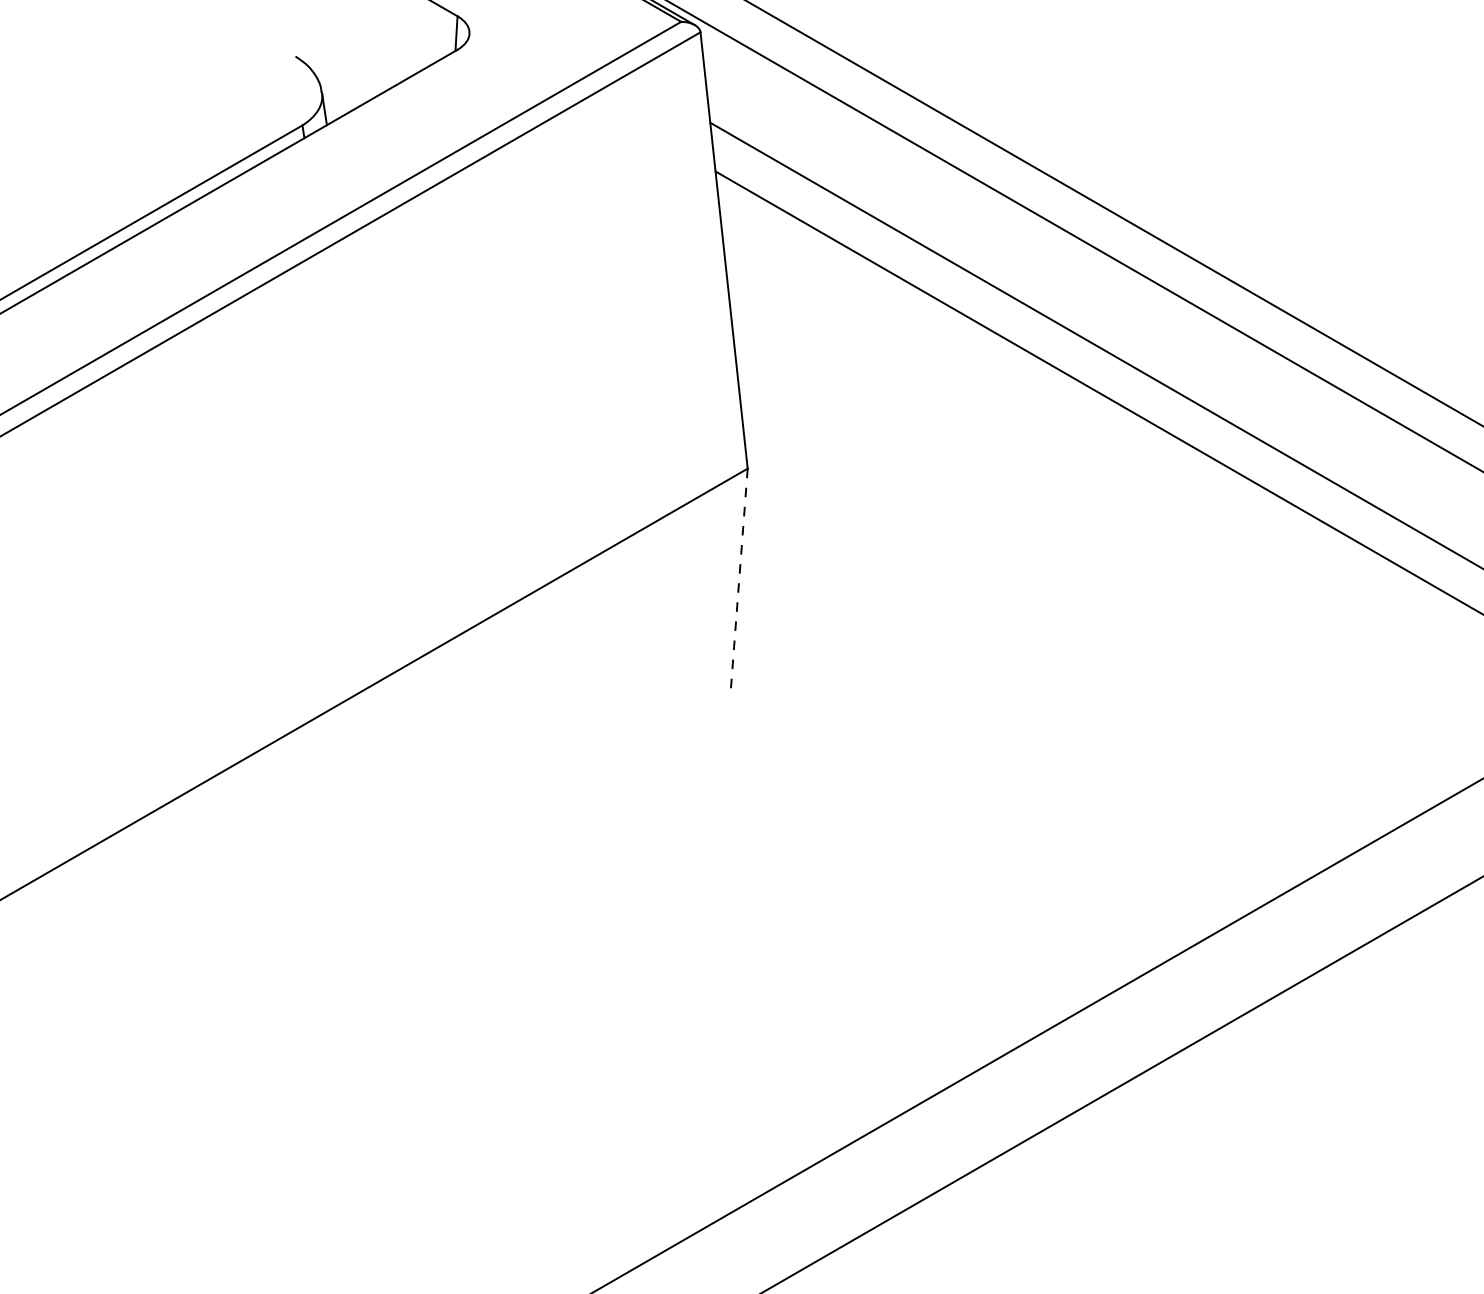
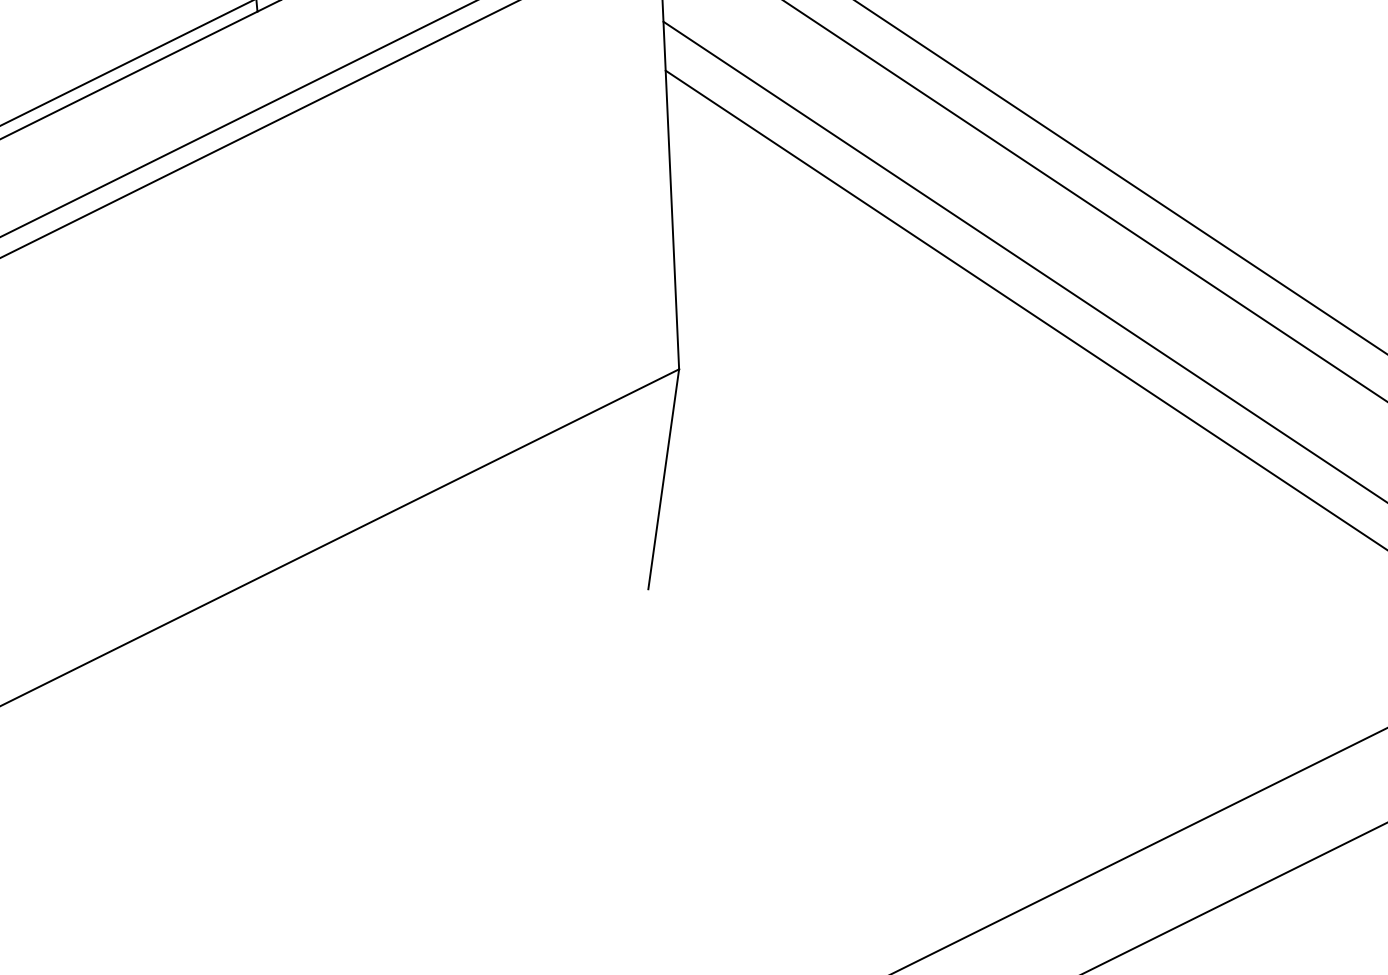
line: (739, 579) -> (663, 479), dashed -> solid

